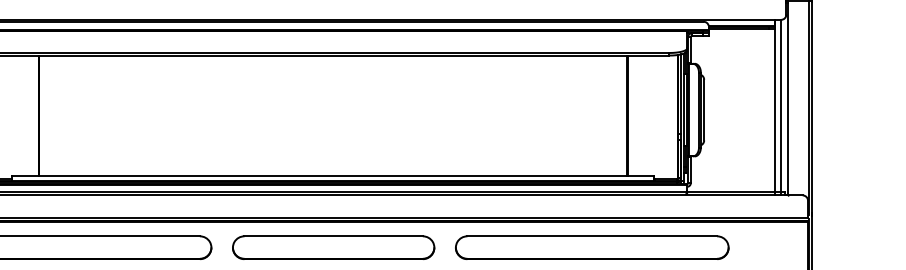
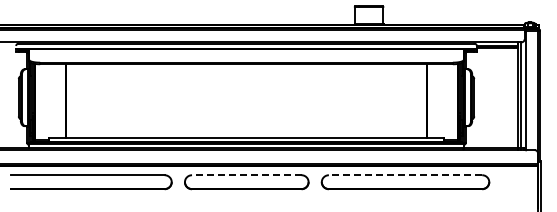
line: (333, 236) -> (246, 175), solid -> dashed
line: (592, 236) -> (405, 175), solid -> dashed

